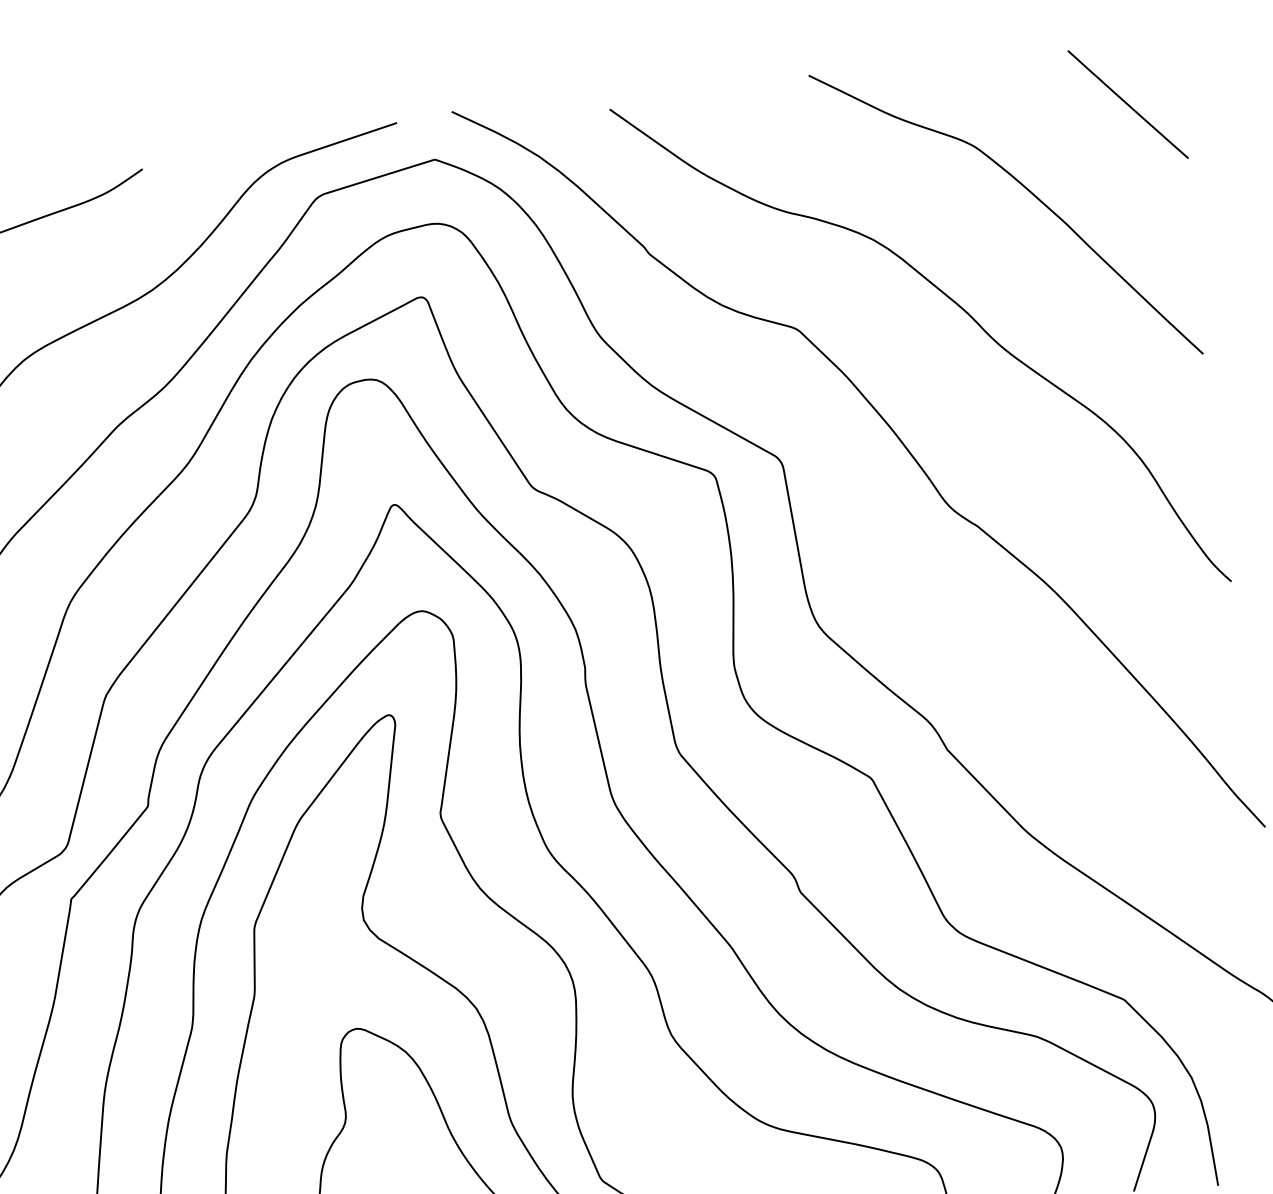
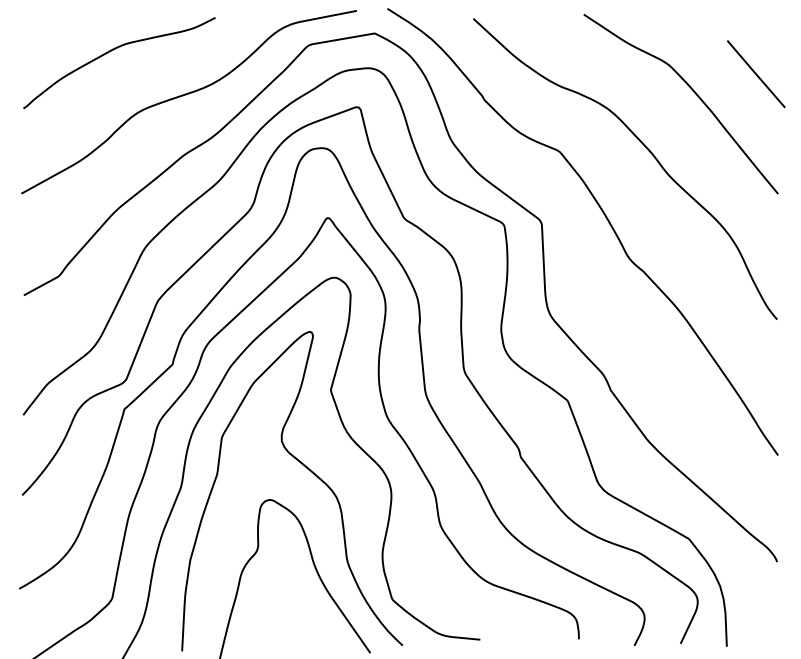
line: (1126, 105) -> (755, 74), moved

